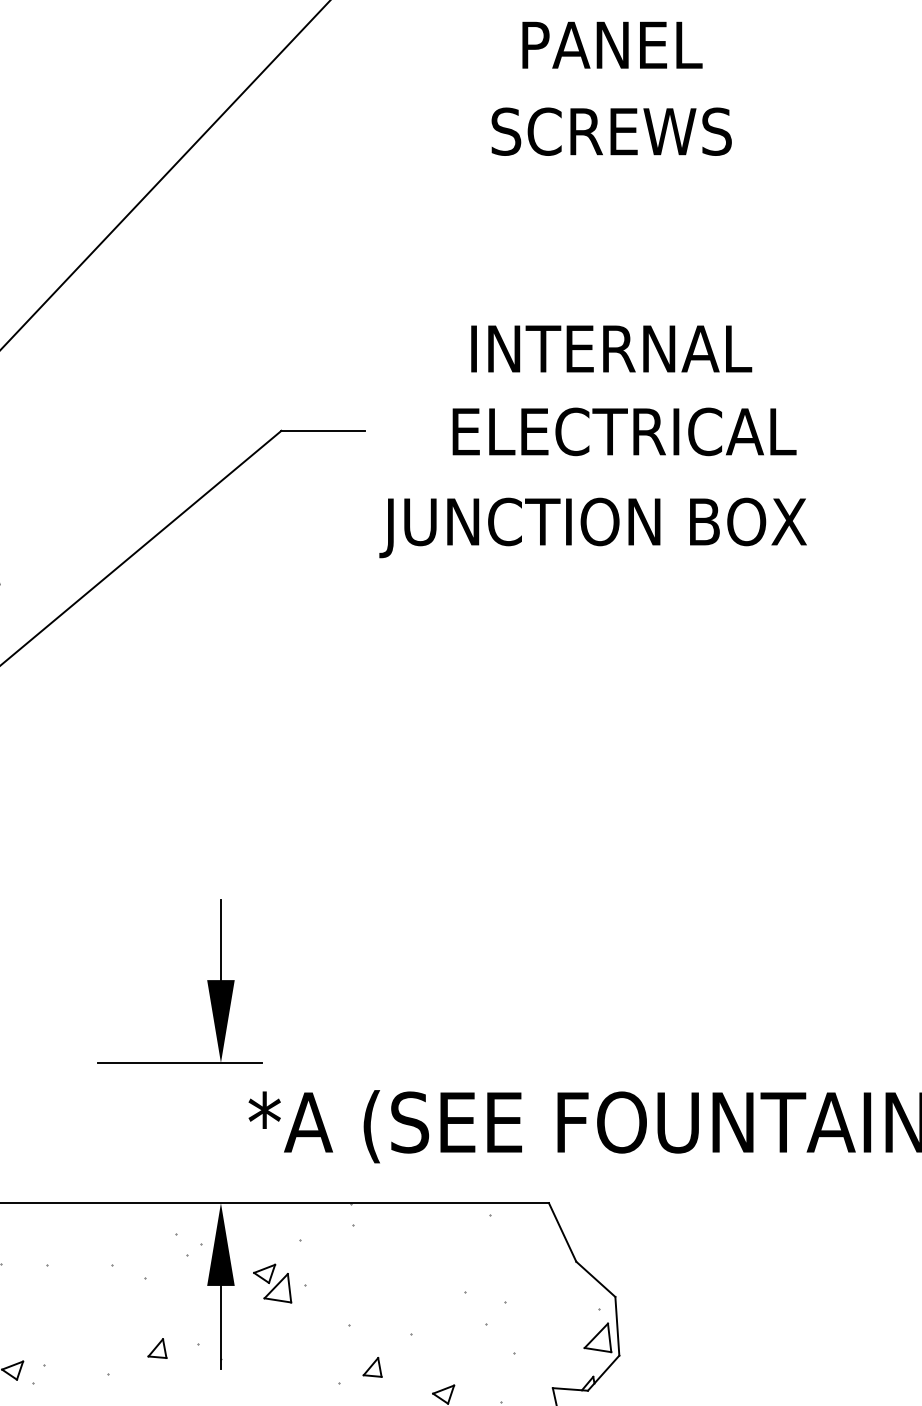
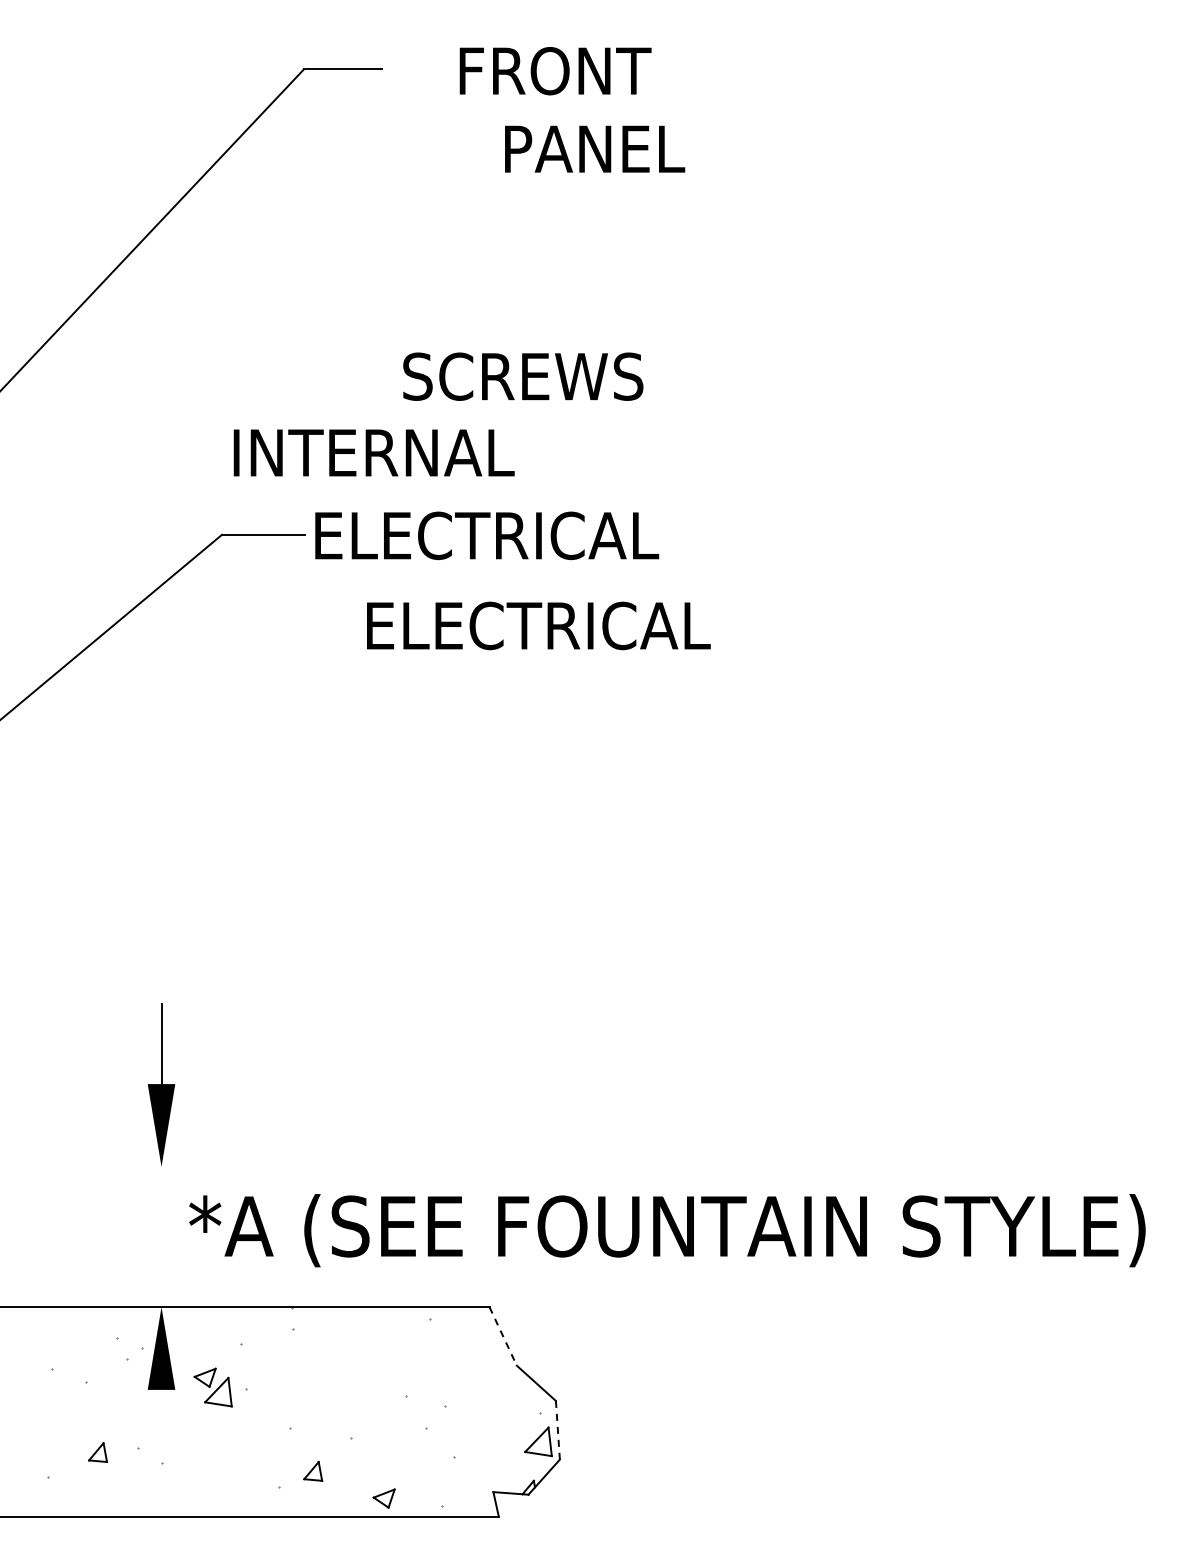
text: (612, 44) -> (595, 148), moved
text: (611, 131) -> (523, 376), moved
text: (610, 348) -> (373, 452), moved
text: (624, 431) -> (487, 535), moved
text: (592, 527) -> (533, 631), JUNCTION BOX -> ELECTRICAL
line: (179, 1062) -> (120, 1166), removed
line: (562, 1232) -> (503, 1336), solid -> dashed
line: (220, 1326) -> (161, 1430), removed
line: (616, 1326) -> (557, 1430), solid -> dashed

